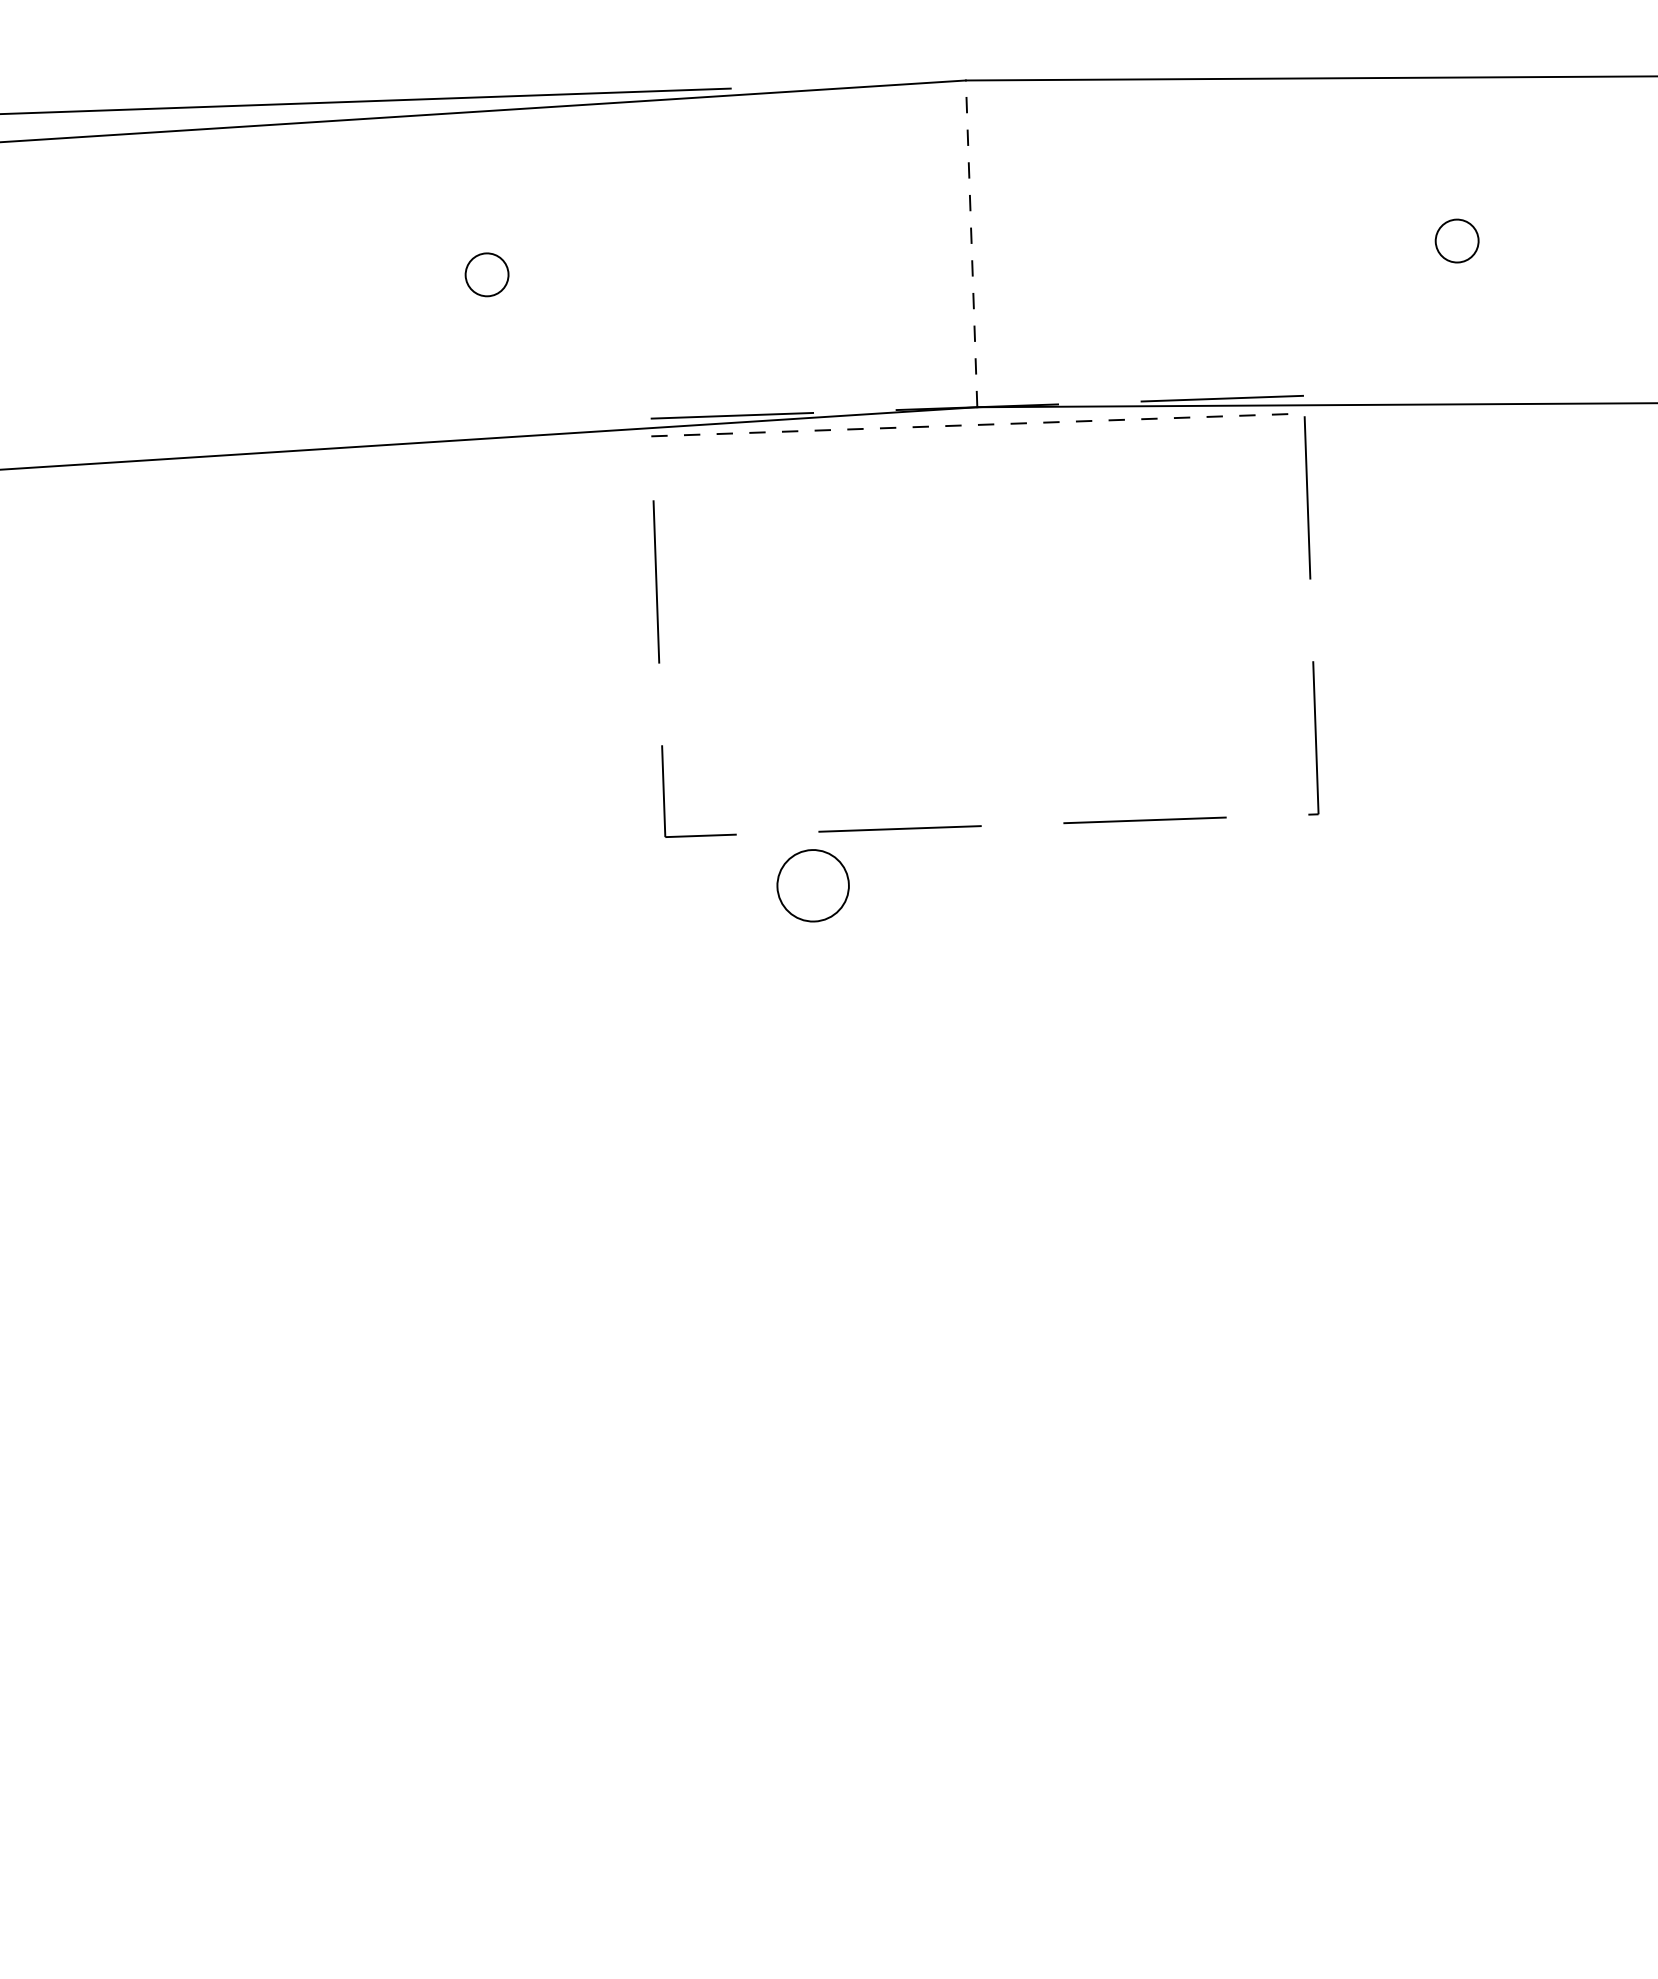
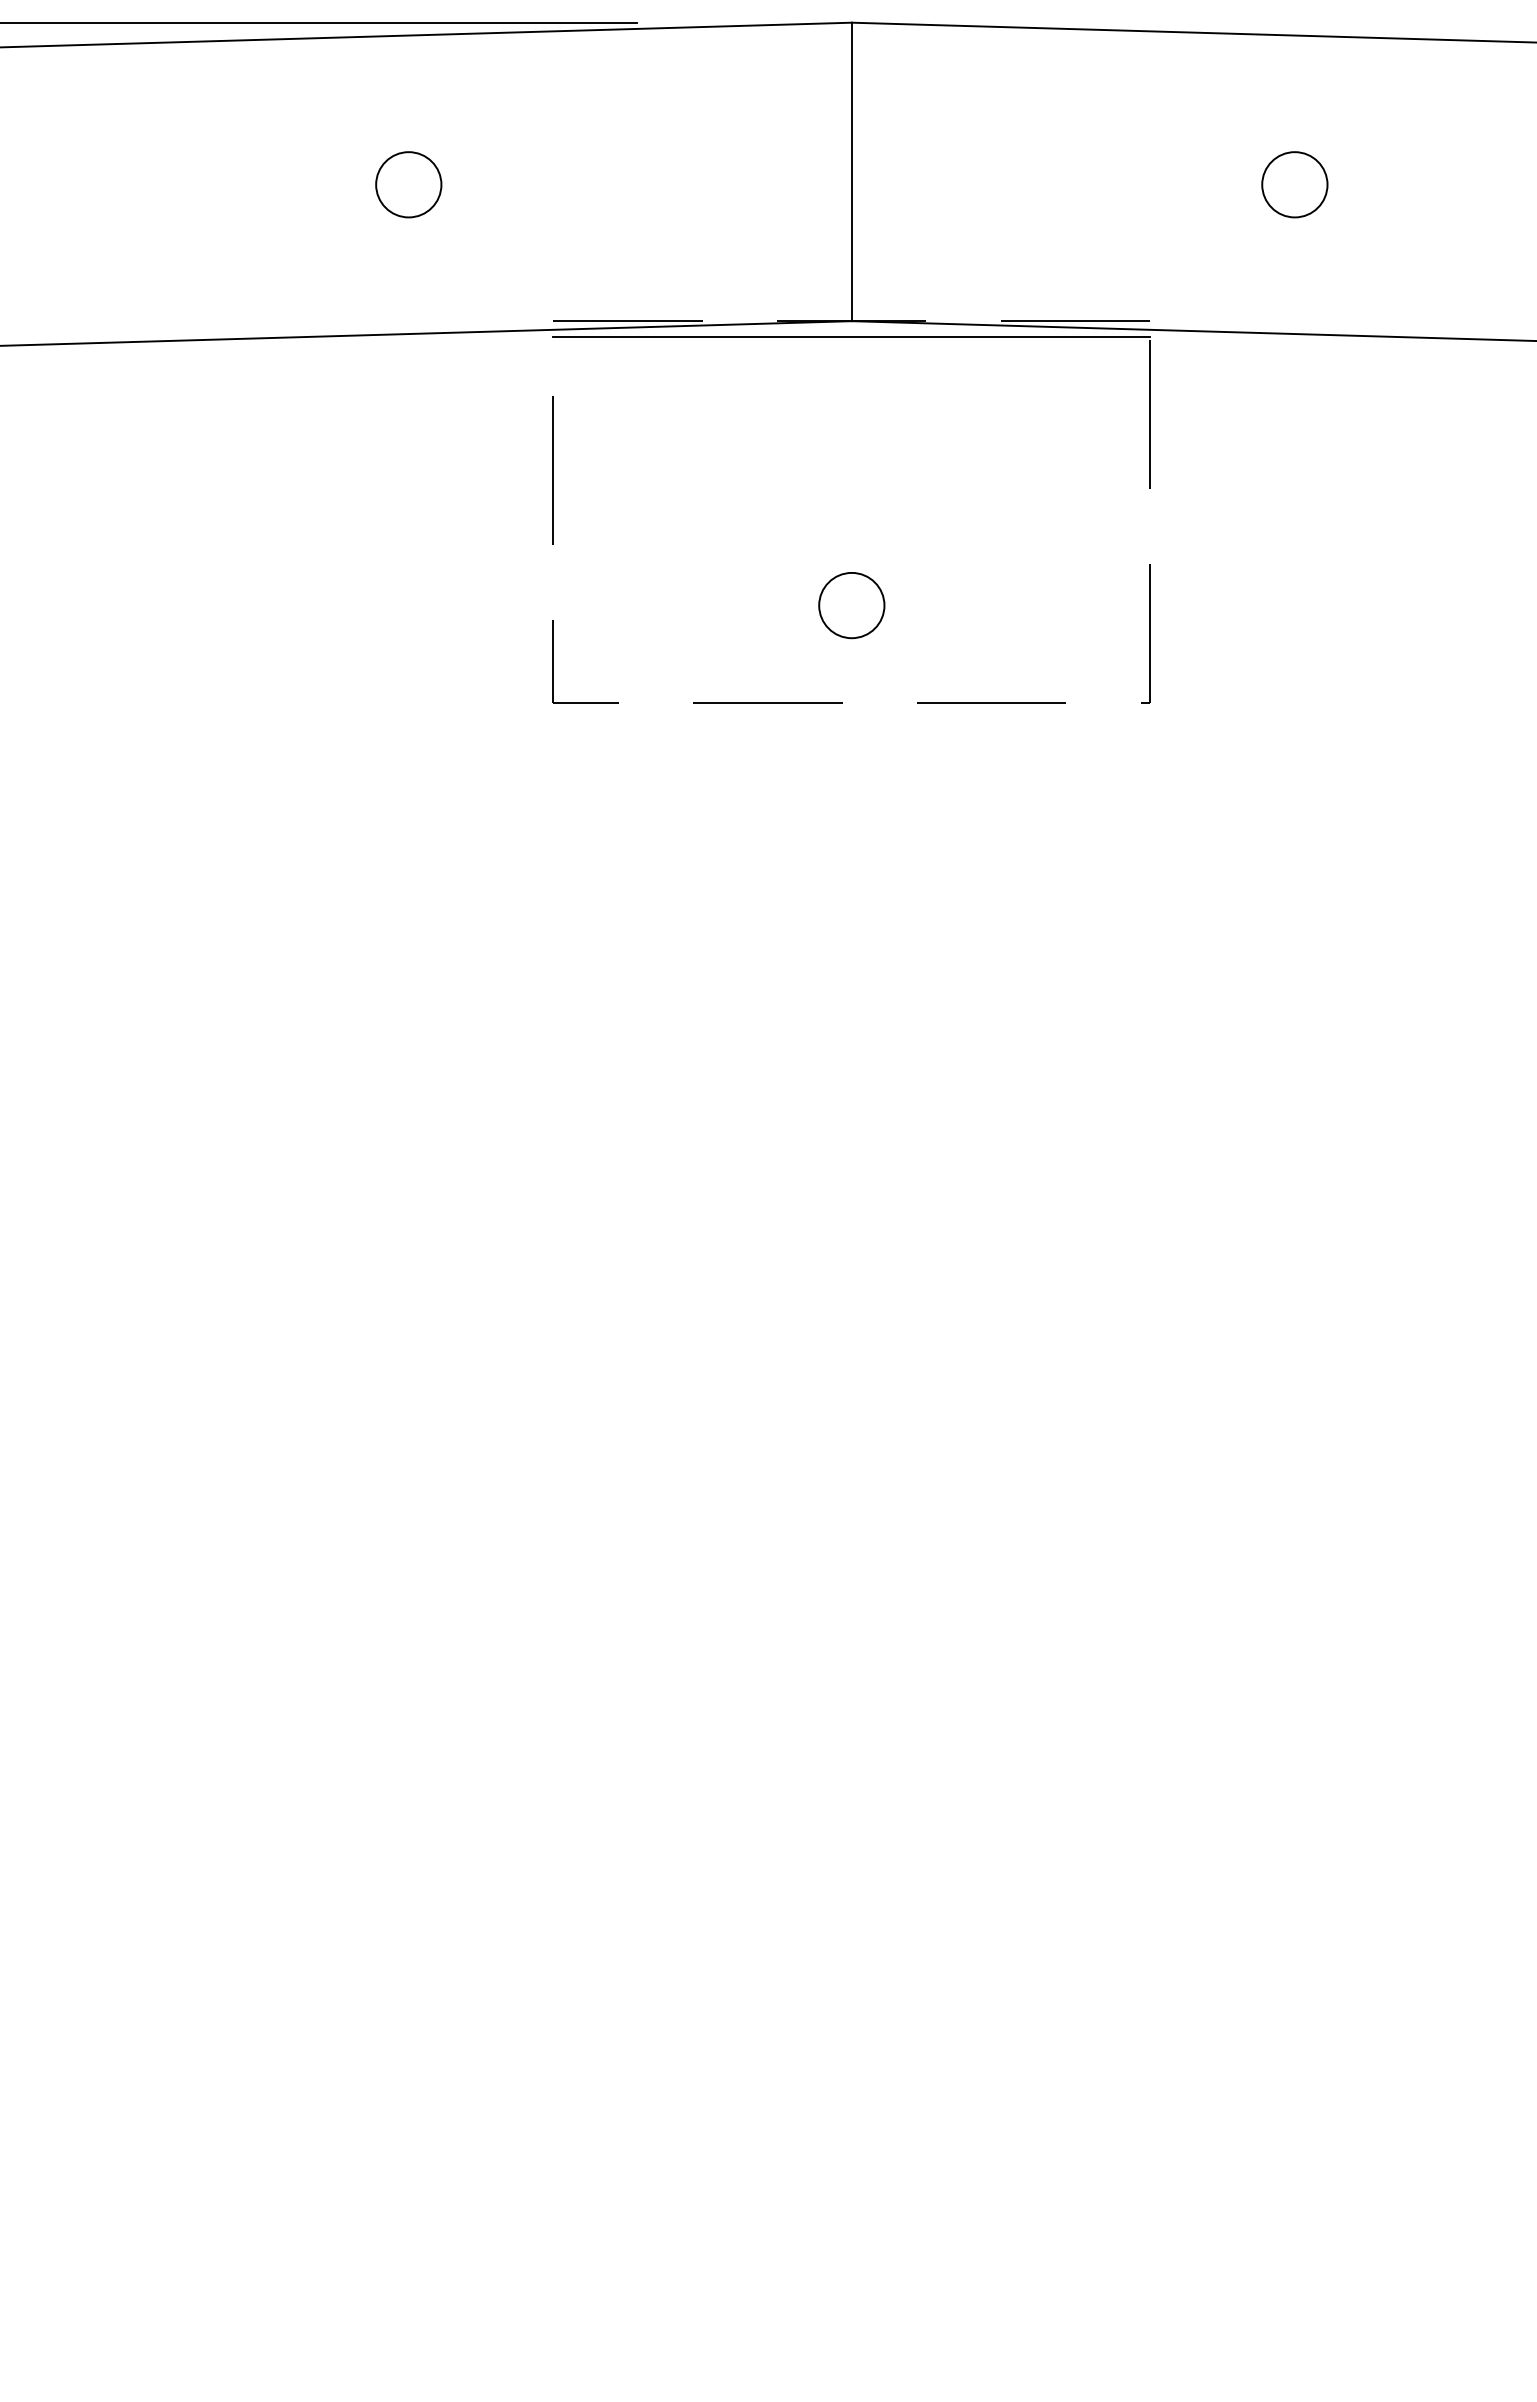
circle: (1456, 240) -> (1294, 184), size x1.67
line: (971, 243) -> (851, 171), dashed -> solid
circle: (486, 274) -> (408, 184), size x1.67
line: (978, 425) -> (852, 337), dashed -> solid
circle: (812, 885) -> (851, 605), moved

